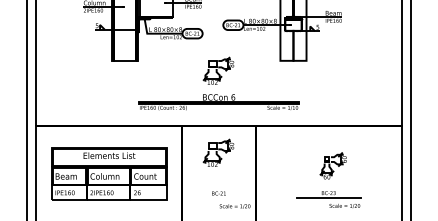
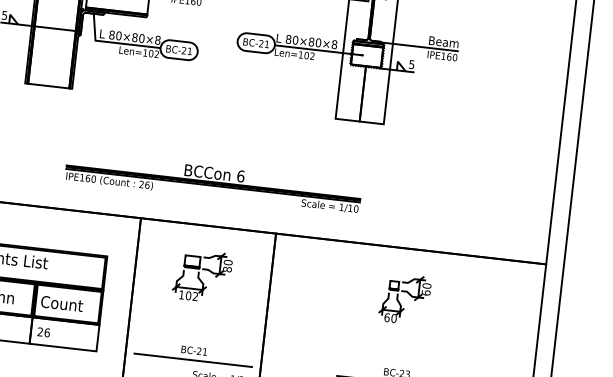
part: (218, 70) -> (219, 123), removed
part: (332, 165) -> (403, 297), moved
line: (218, 198) -> (192, 359), added

